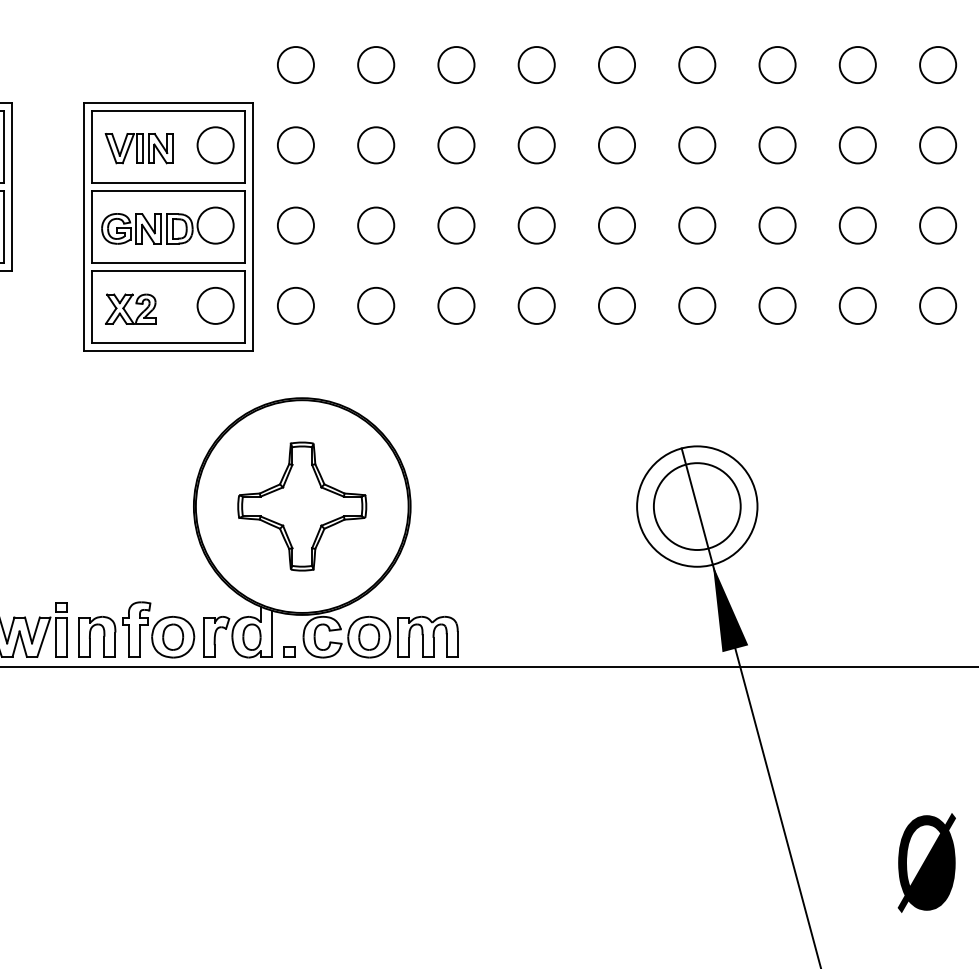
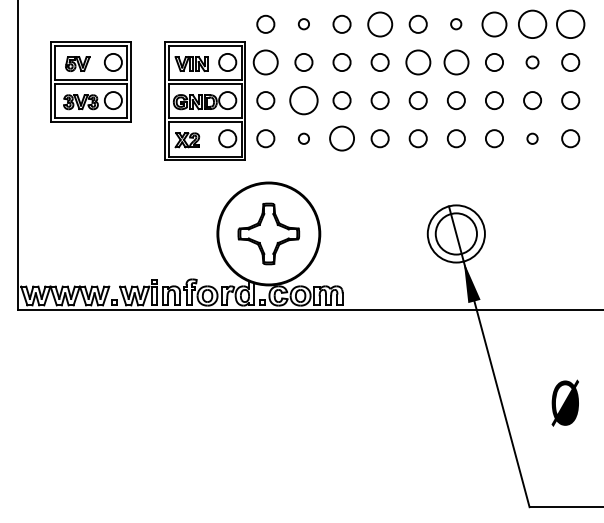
circle: (375, 63) -> (303, 23), size x0.6
circle: (535, 63) -> (379, 23), size x1.4
circle: (695, 63) -> (455, 23), size x0.6
circle: (777, 63) -> (494, 23), size x1.4
circle: (857, 63) -> (532, 23), size x1.6
circle: (937, 63) -> (570, 23), size x1.6
circle: (295, 145) -> (265, 62), size x1.4
circle: (615, 145) -> (417, 62), size x1.4
circle: (695, 145) -> (455, 62), size x1.4
circle: (857, 145) -> (532, 62), size x0.7
circle: (375, 225) -> (303, 100), size x1.6
circle: (375, 305) -> (303, 138), size x0.6
circle: (455, 305) -> (341, 138), size x1.4
circle: (857, 305) -> (532, 138), size x0.6

